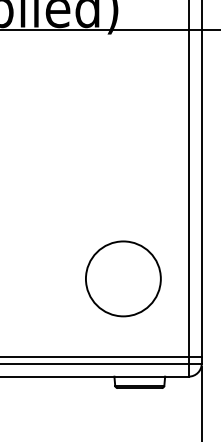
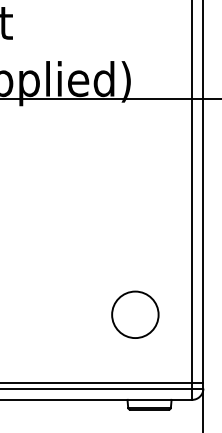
circle: (123, 278) -> (135, 314), size x0.71

